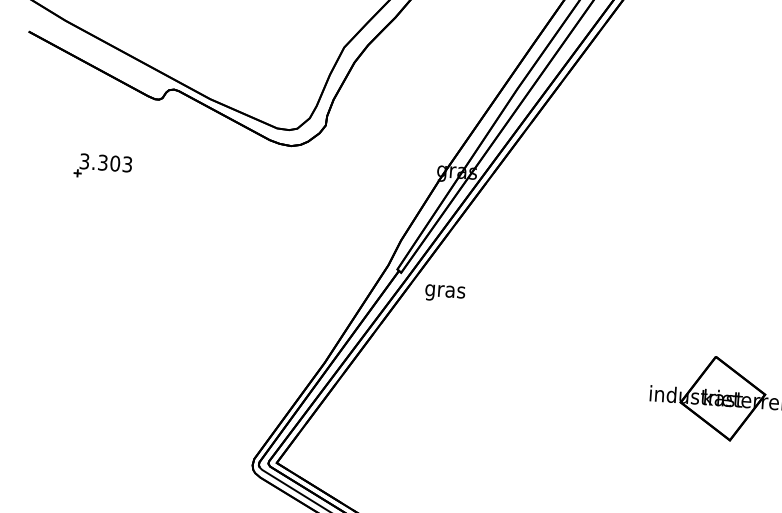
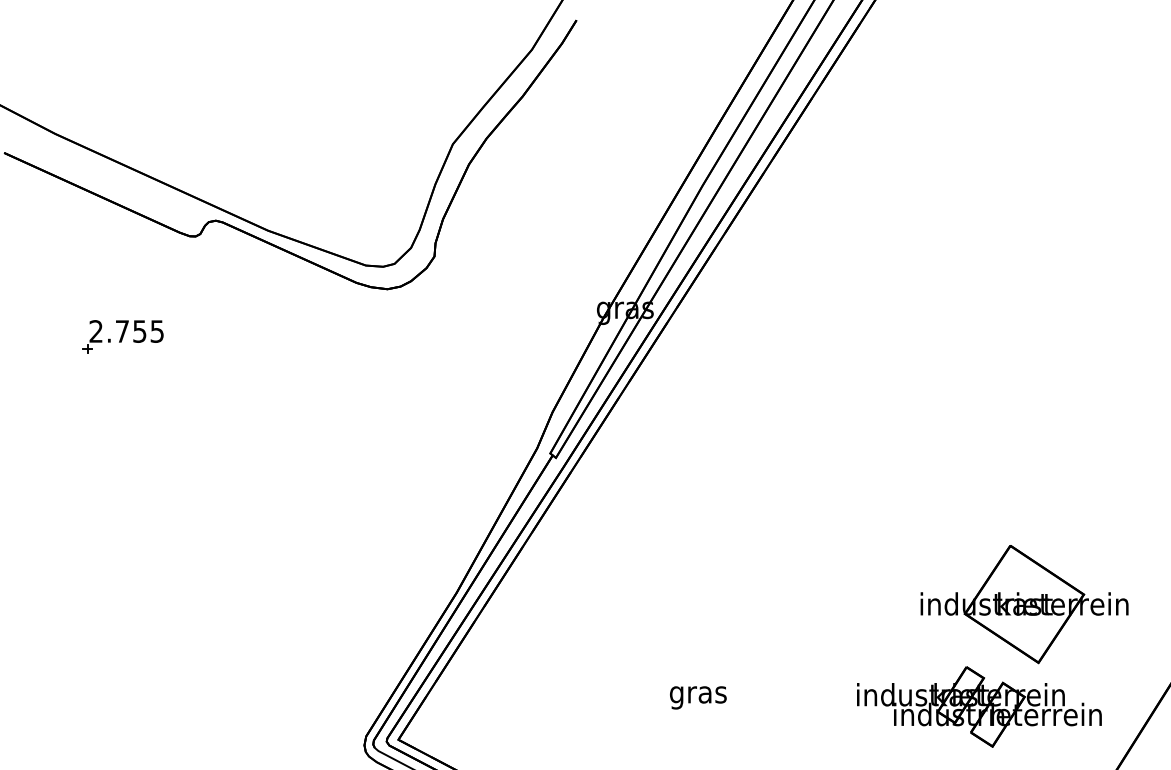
text: (105, 162) -> (126, 331), 3.303 -> 2.755
text: (445, 293) -> (698, 697), moved
part: (686, 468) -> (979, 706), added

